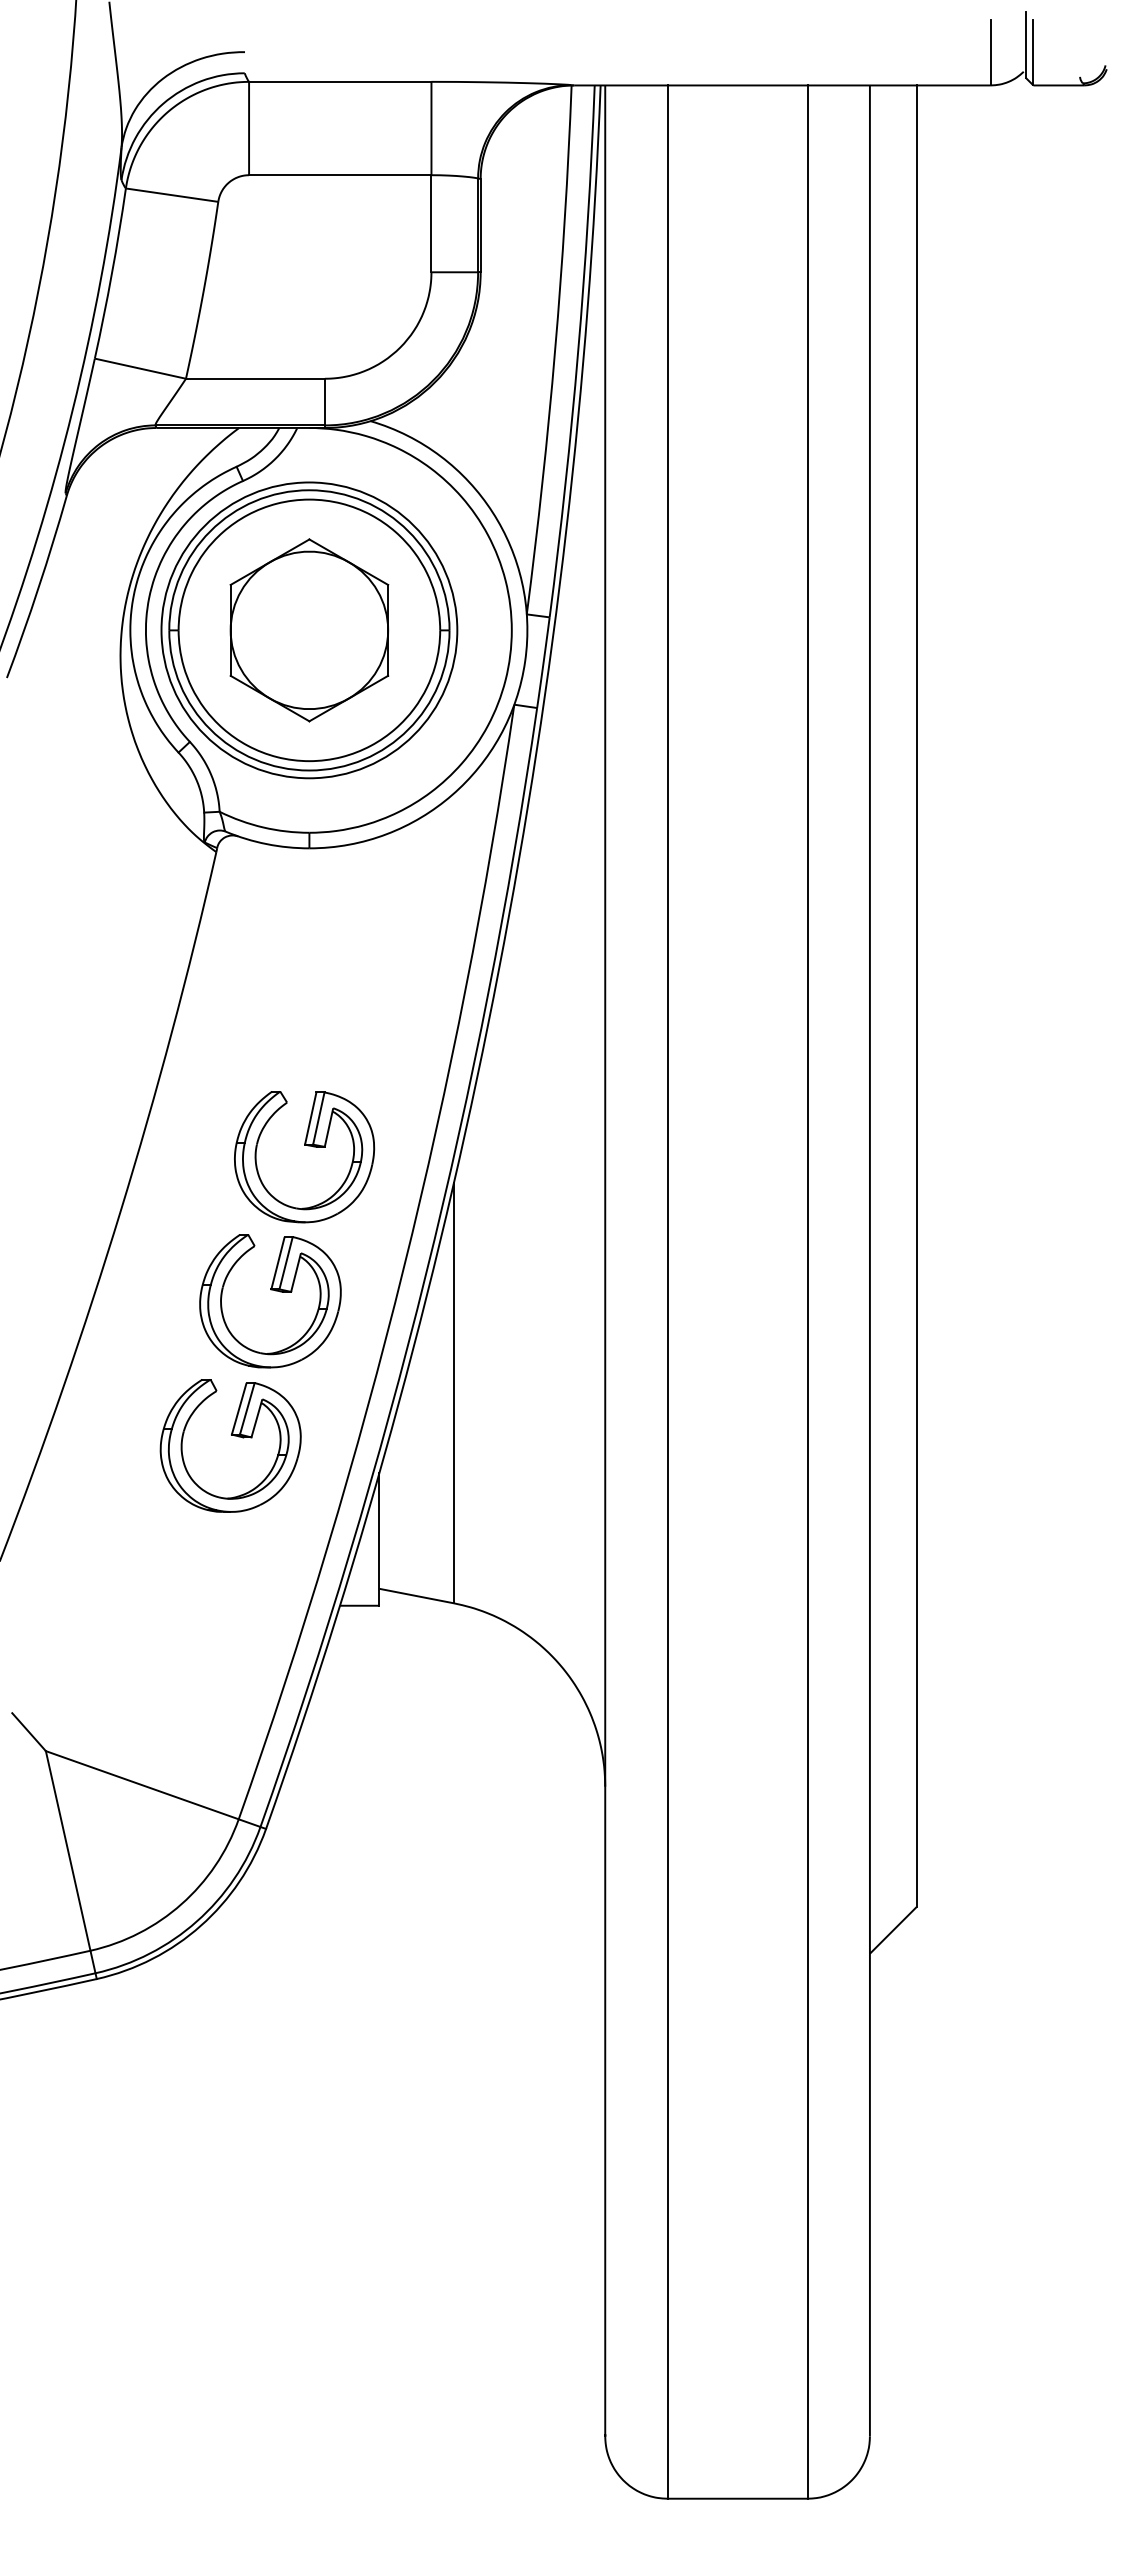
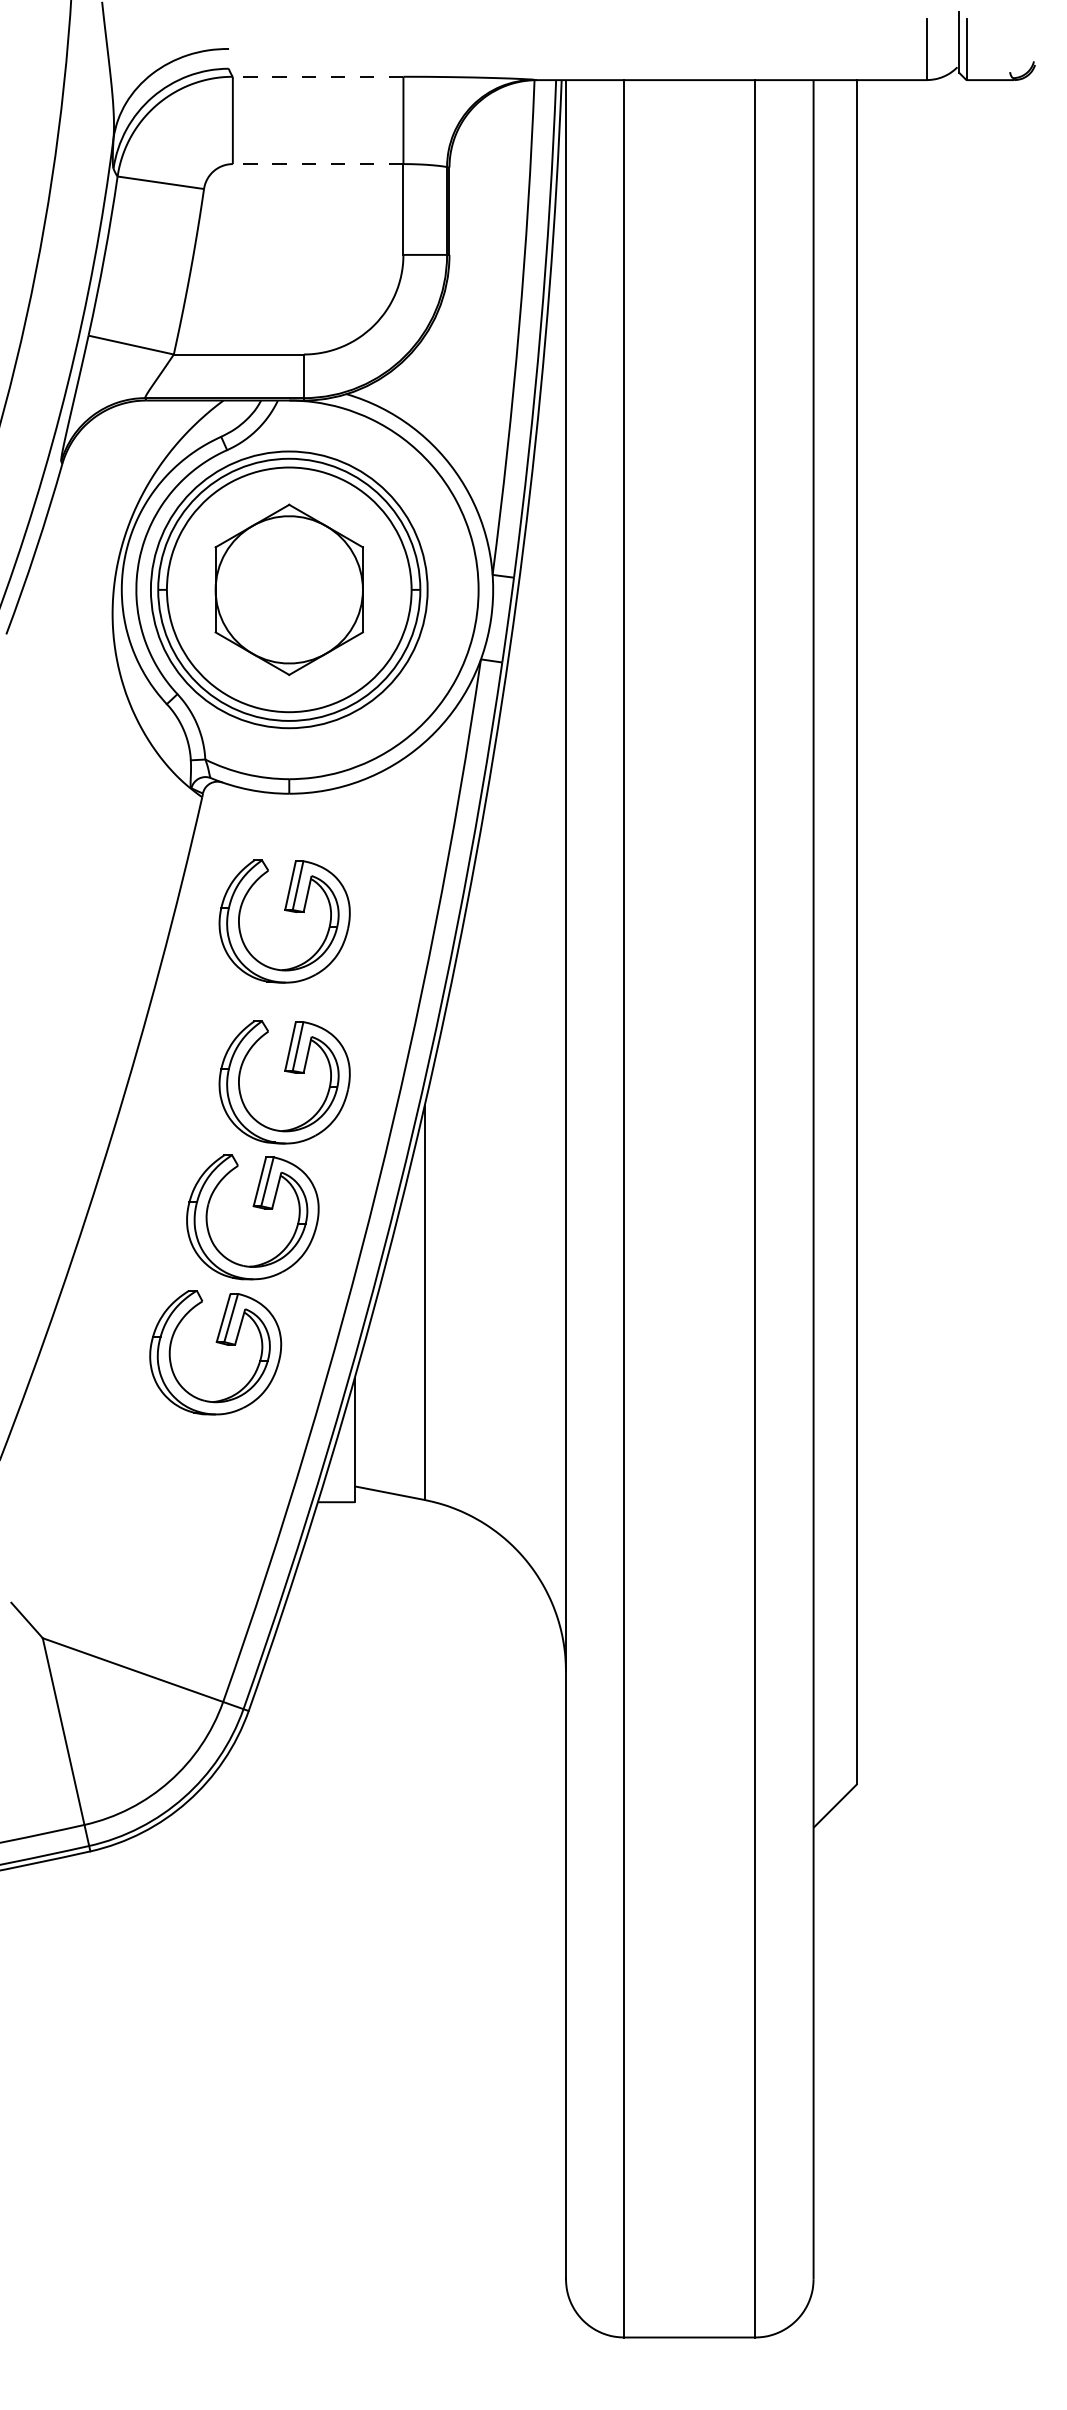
line: (339, 81) -> (317, 76), solid -> dashed
line: (339, 175) -> (317, 164), solid -> dashed
part: (307, 974) -> (287, 911), added

